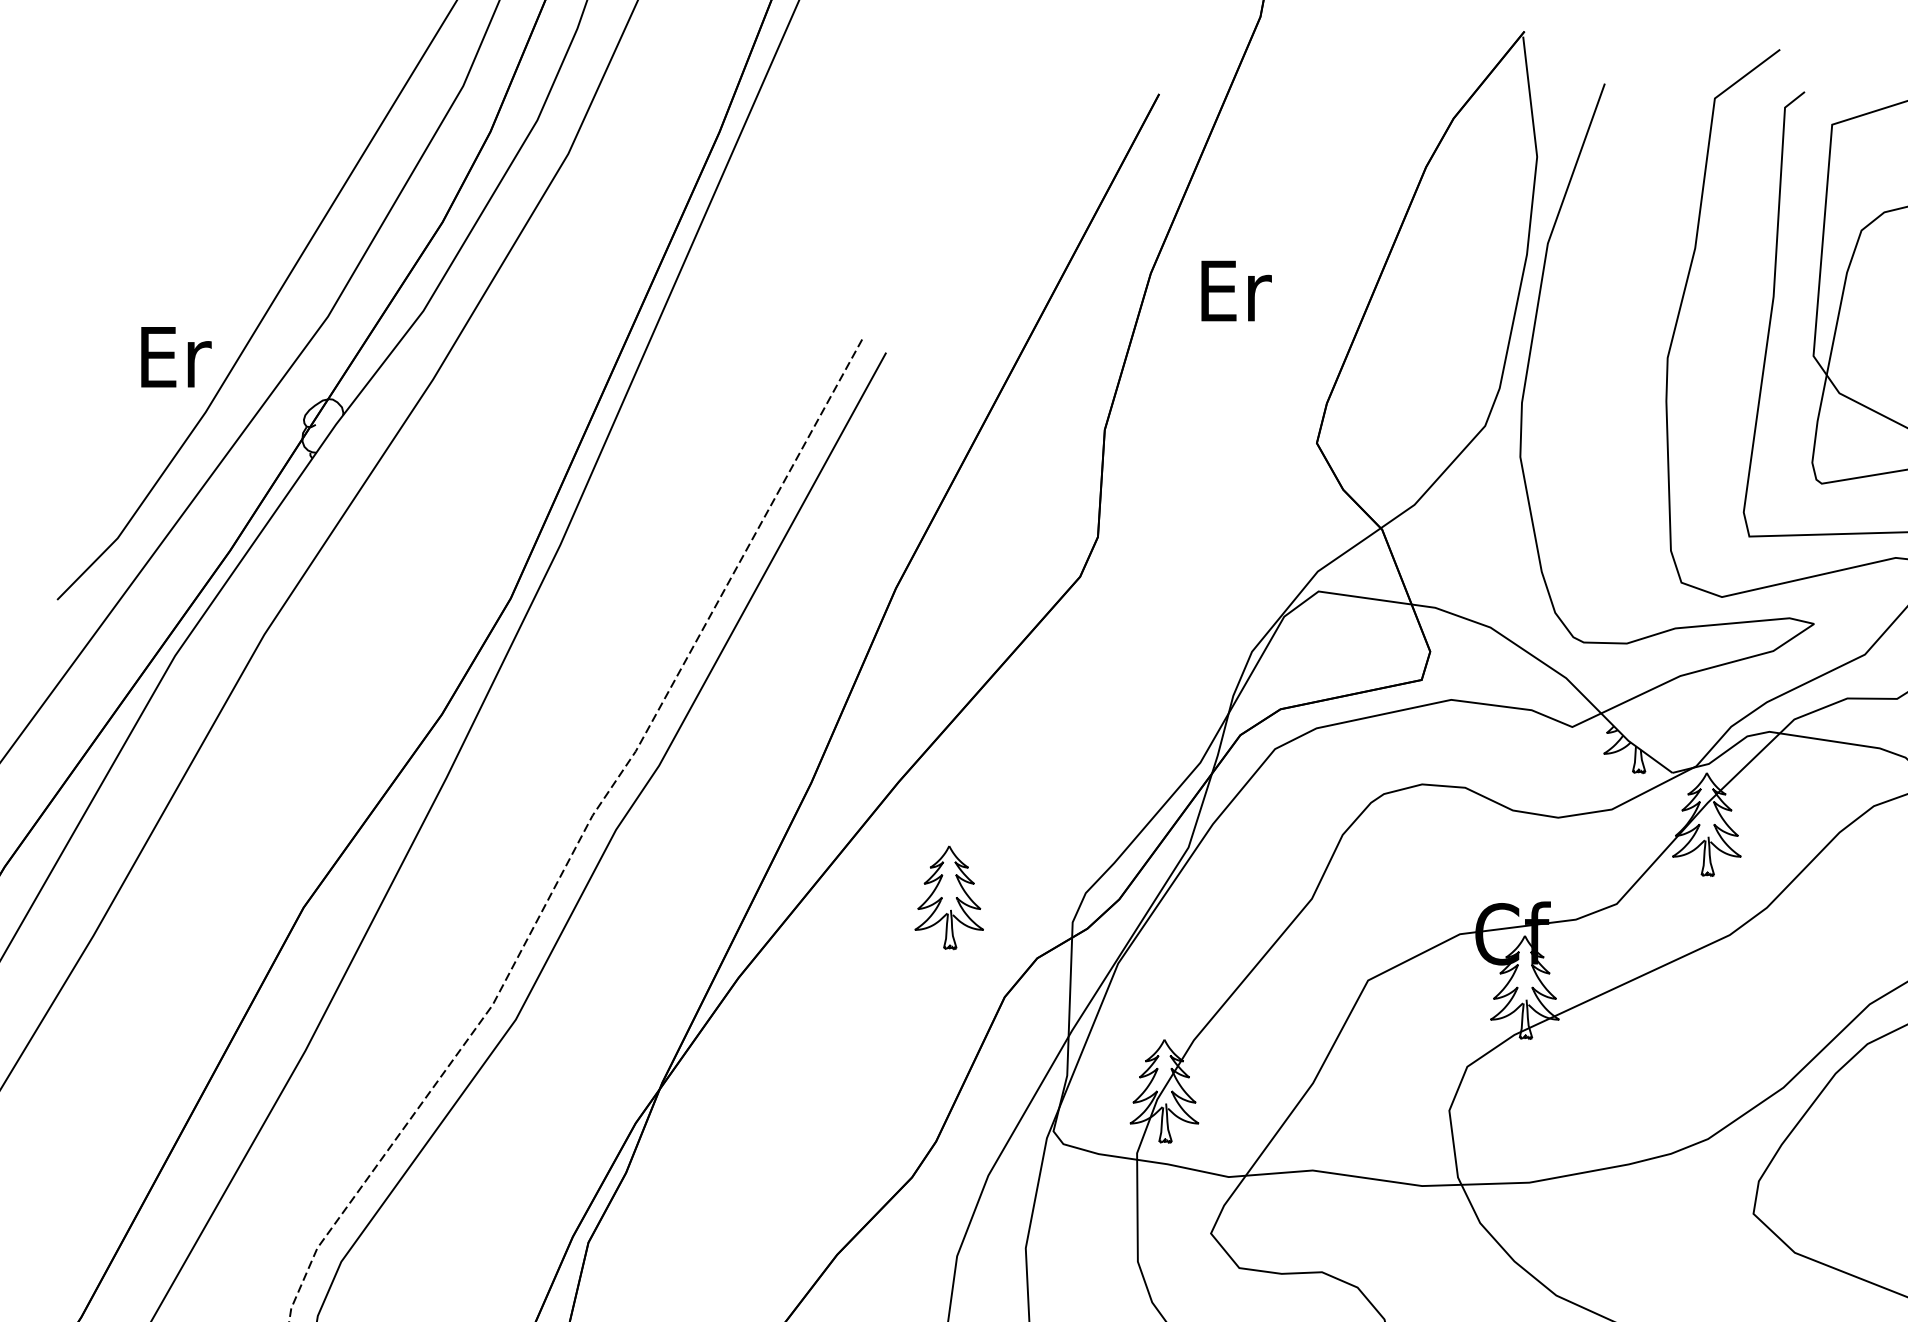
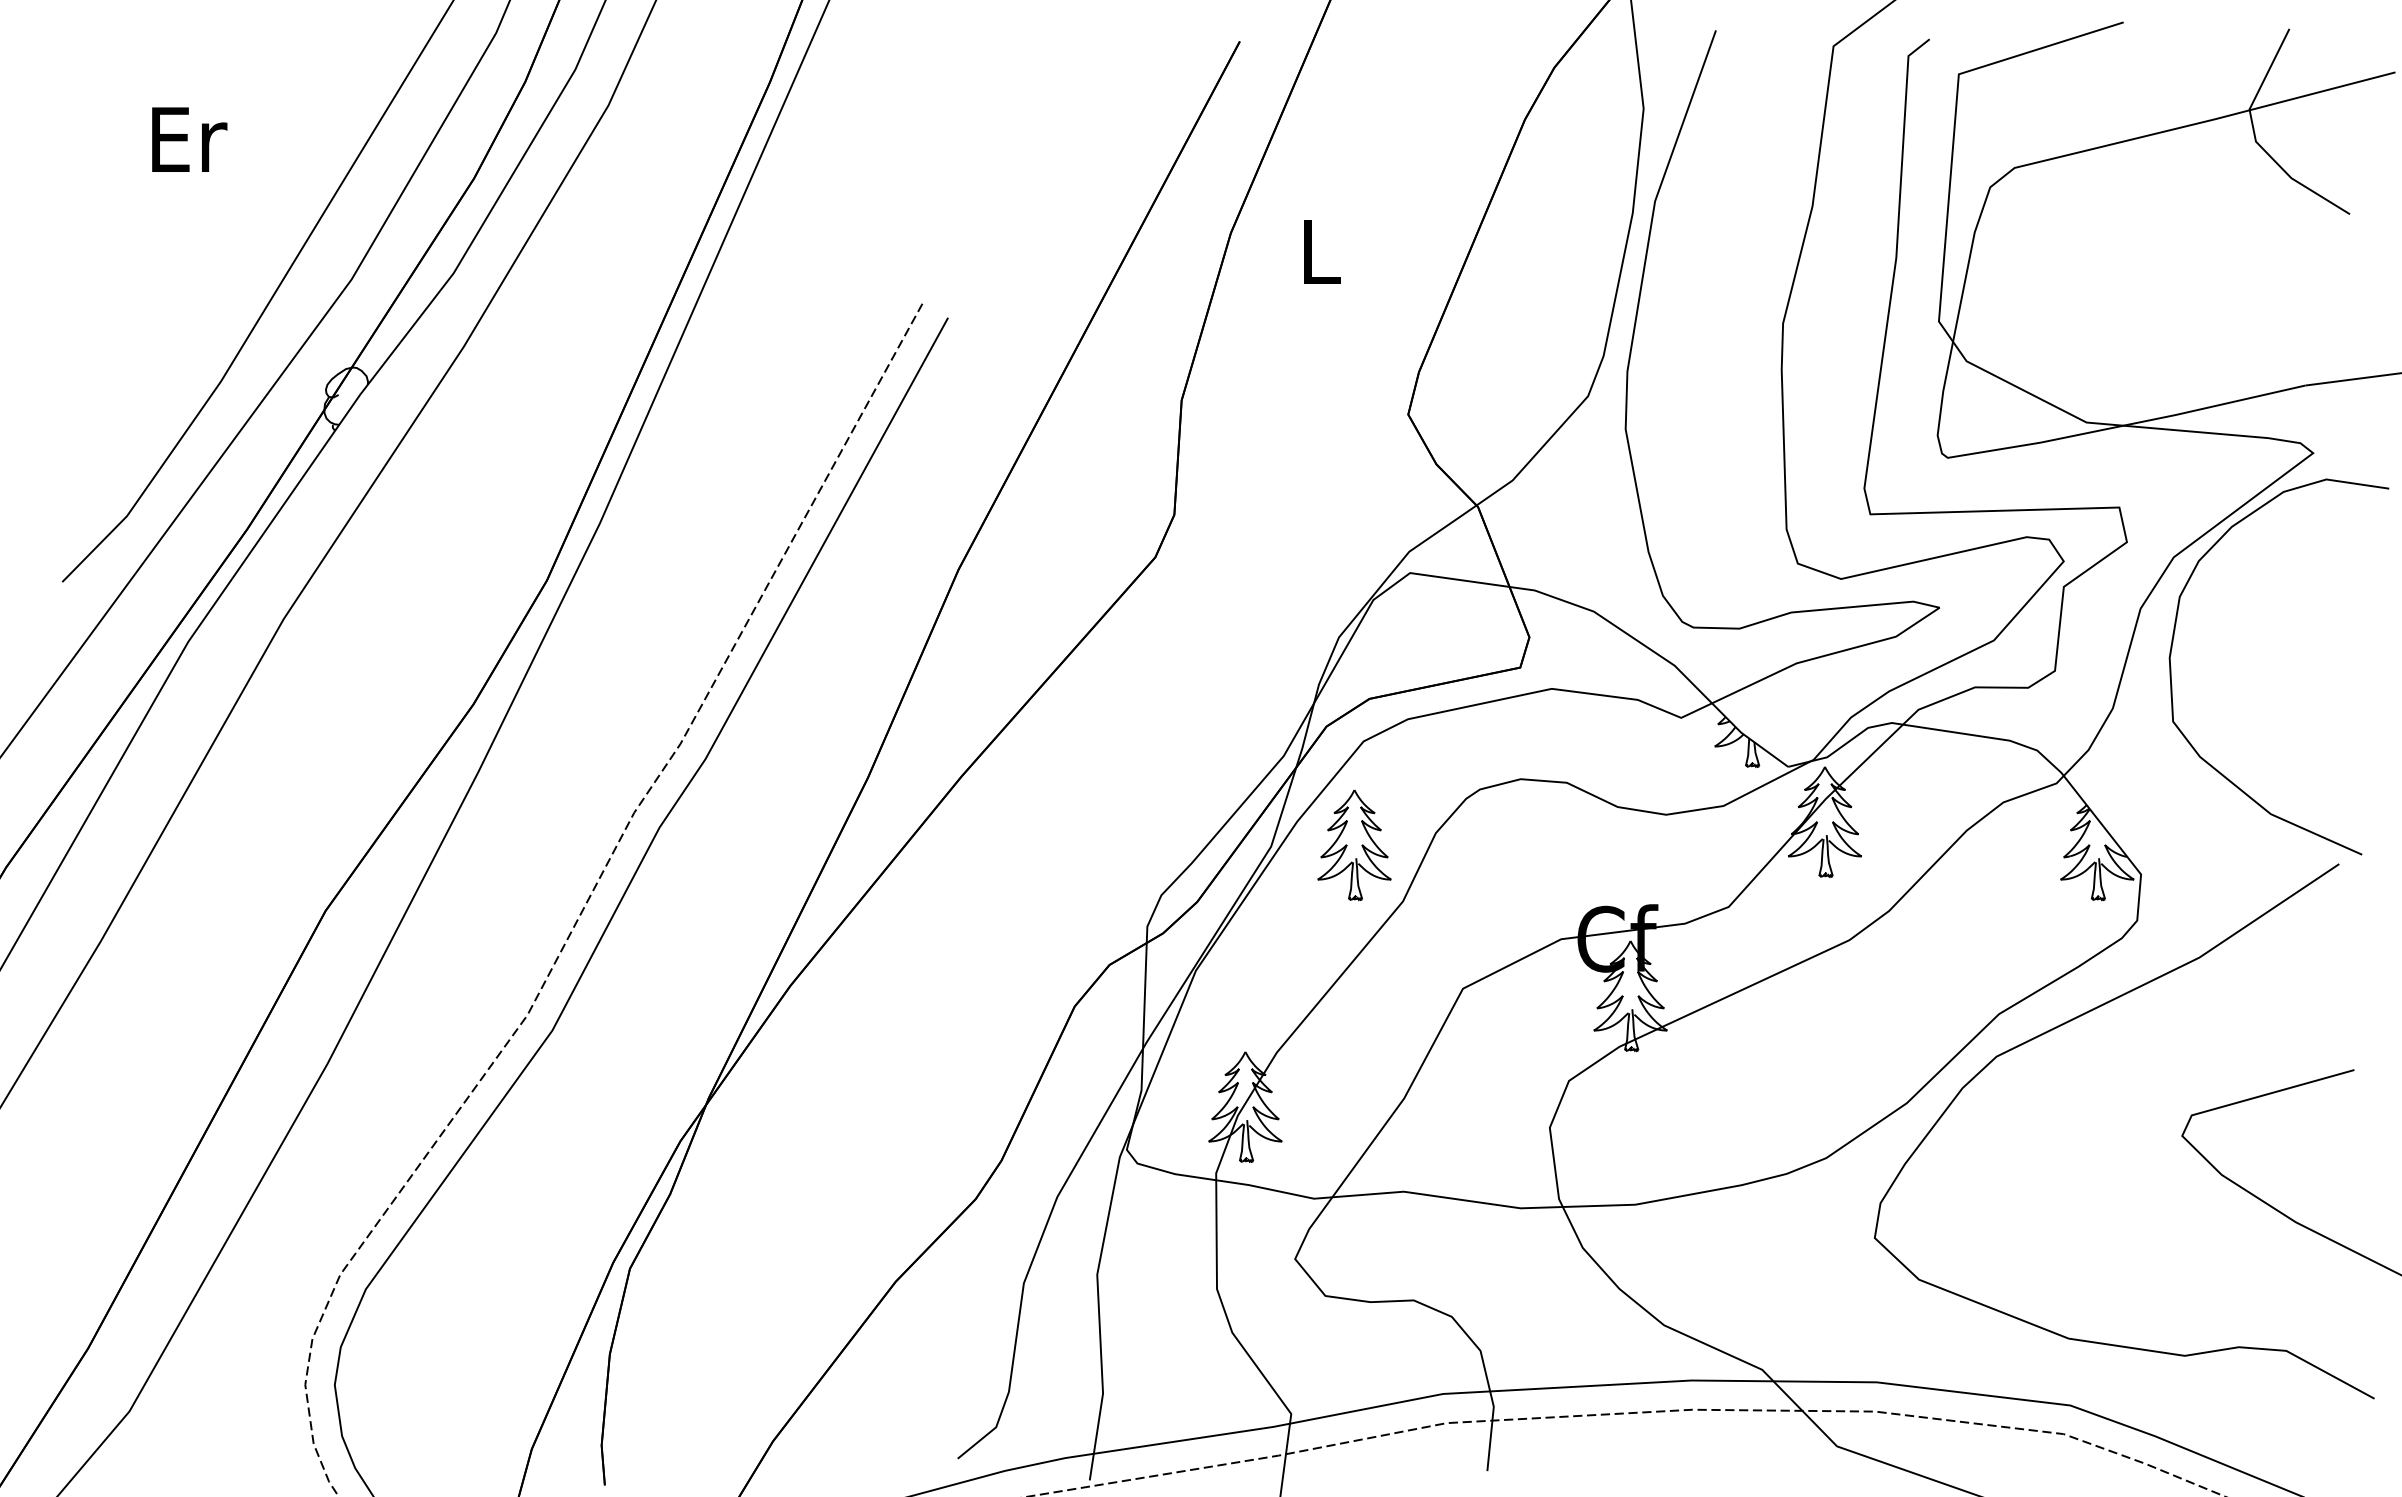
text: (1236, 290) -> (1322, 251), Er -> L
text: (176, 357) -> (189, 139), moved
part: (949, 897) -> (1354, 845), moved

